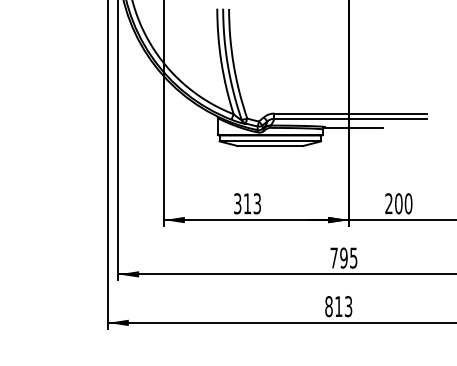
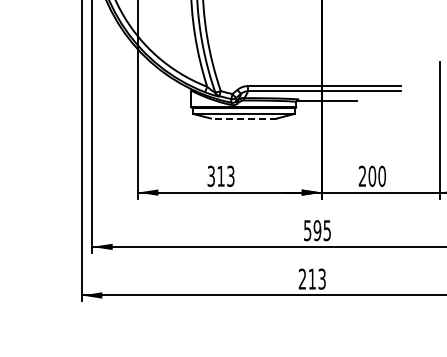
line: (270, 145) -> (244, 118), solid -> dashed
text: (333, 257) -> (307, 230), 795 -> 595
text: (328, 306) -> (302, 279), 813 -> 213

